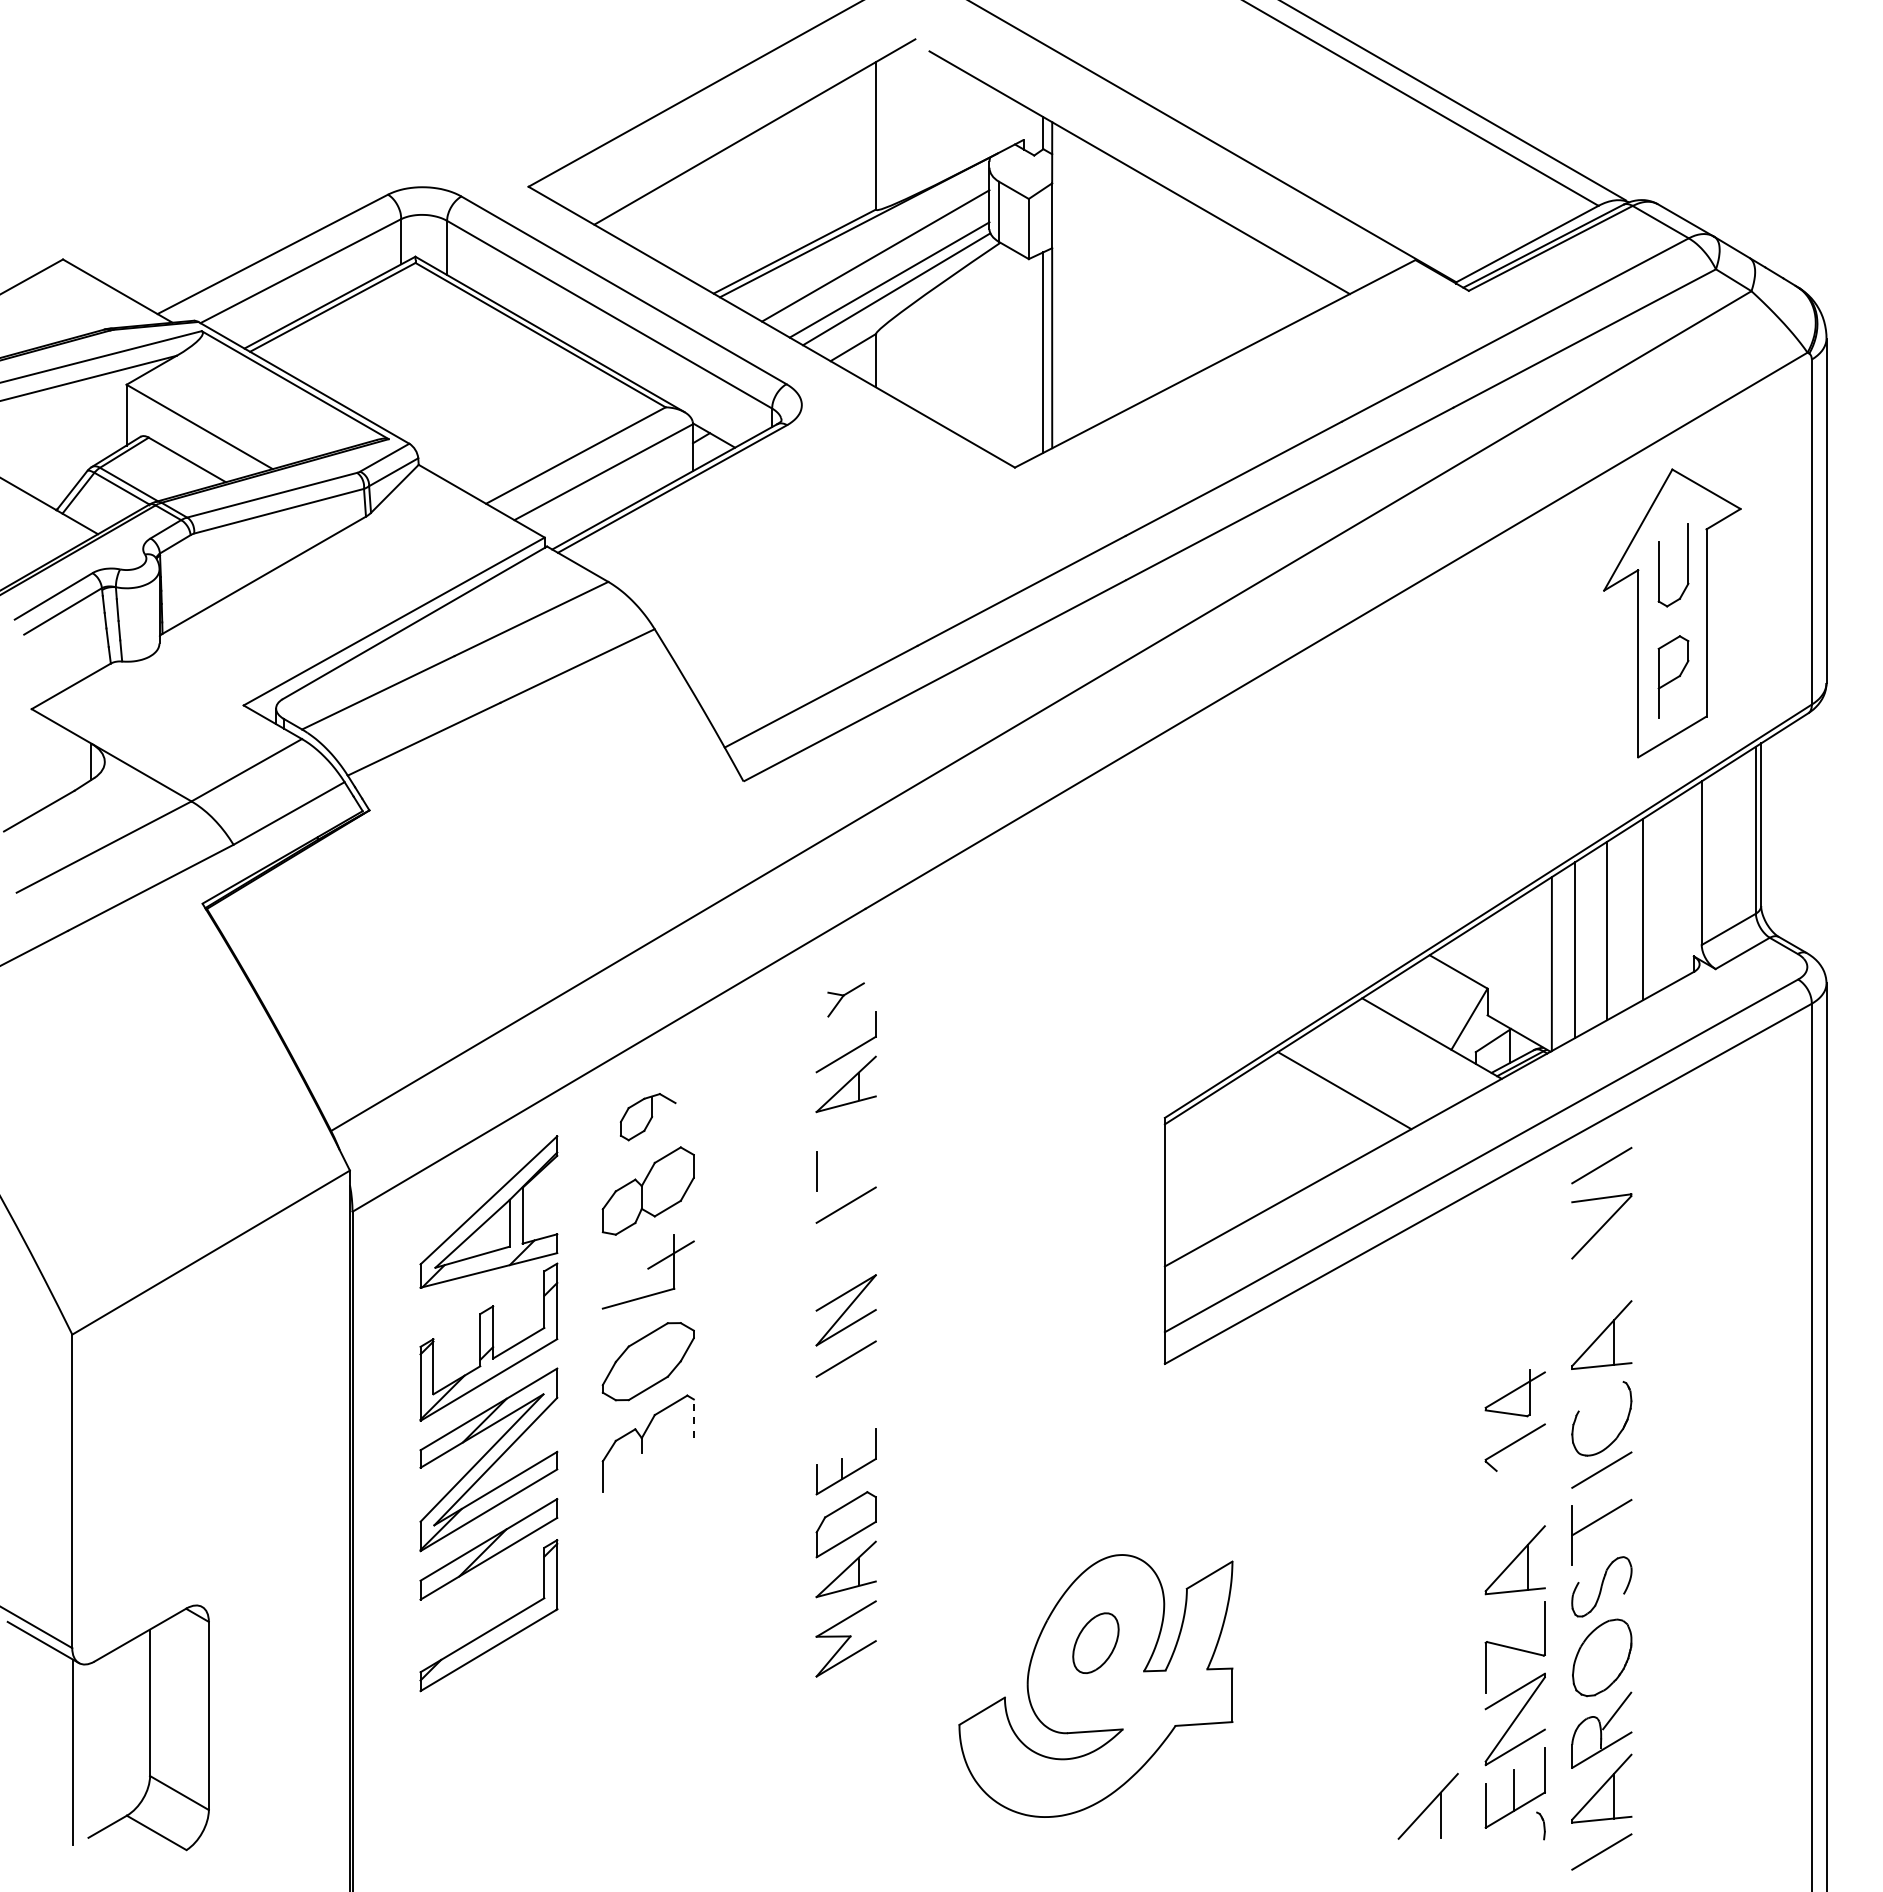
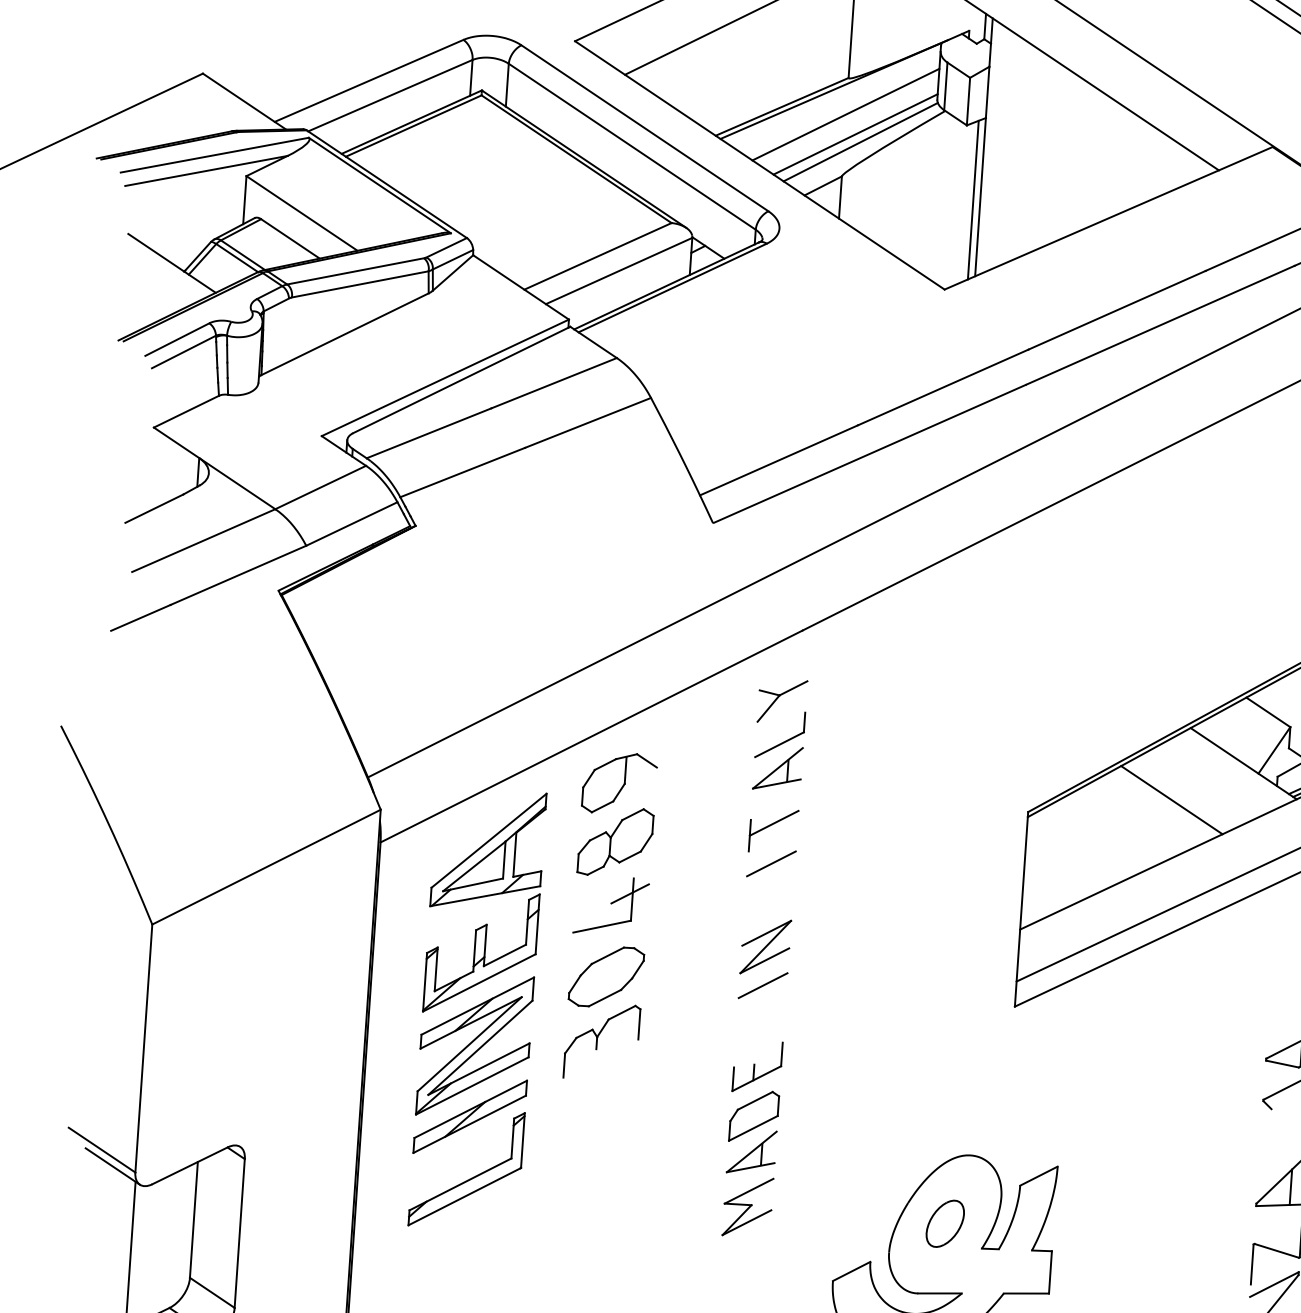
part: (845, 999) -> (781, 701), size x1.67
part: (647, 1116) -> (619, 783), size x1.67
line: (845, 1153) -> (773, 822), added
line: (693, 1418) -> (639, 1024), dashed -> solid

